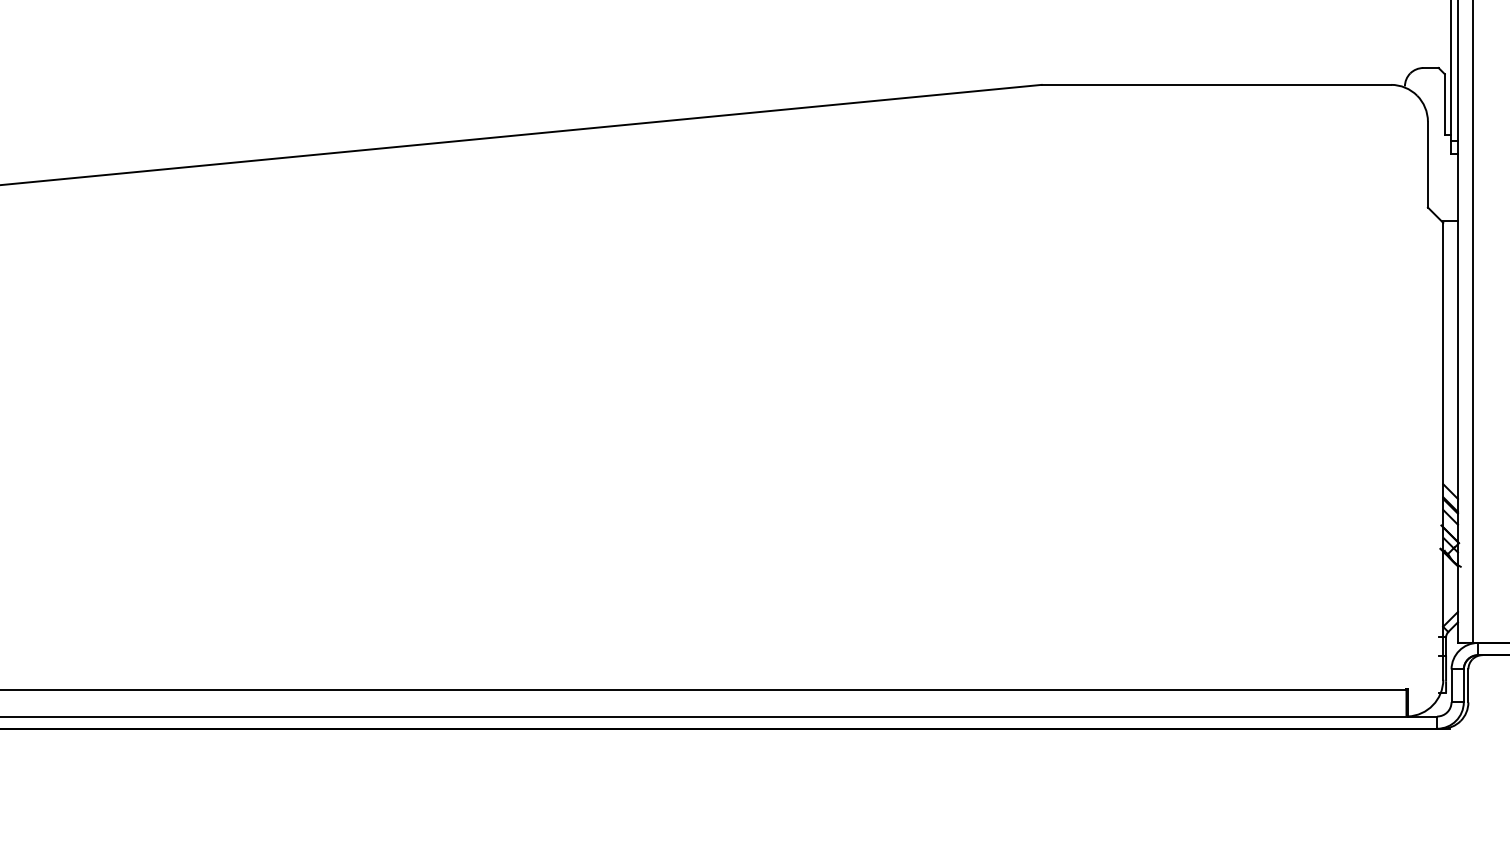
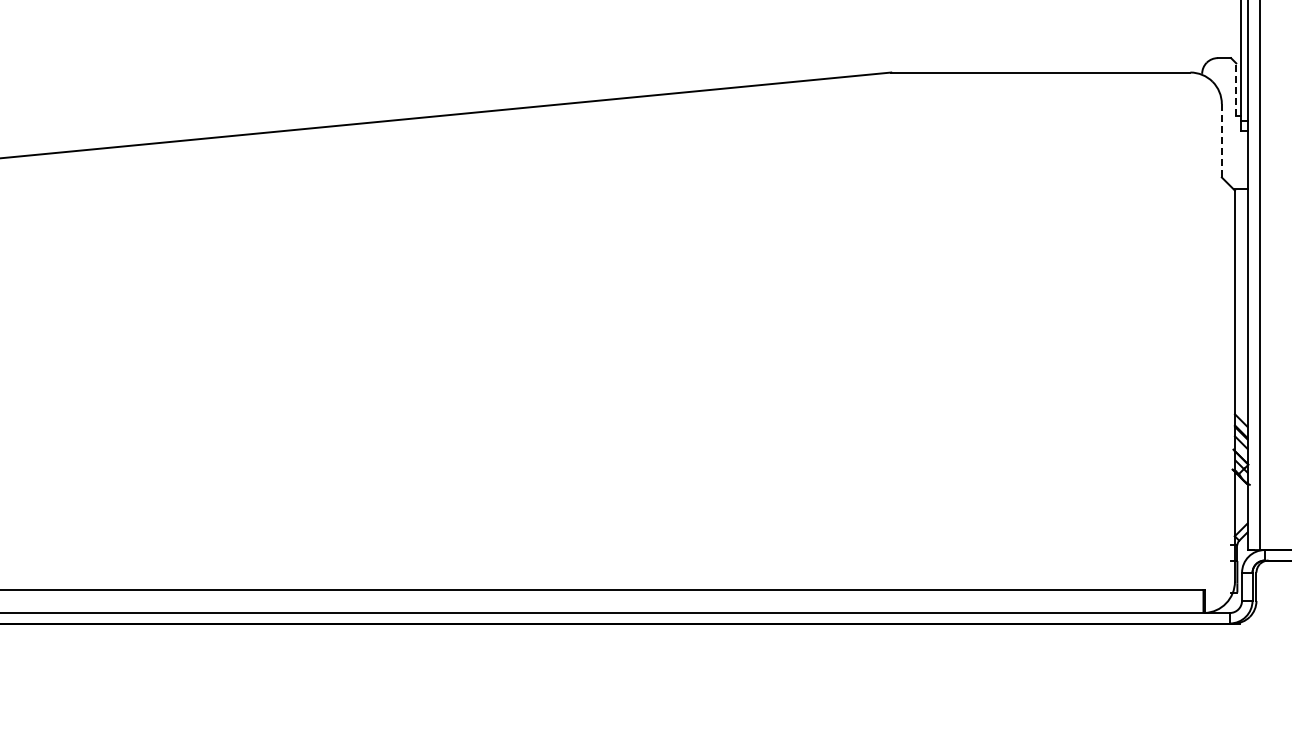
line: (1445, 104) -> (1236, 89), solid -> dashed
line: (1427, 164) -> (1221, 140), solid -> dashed

